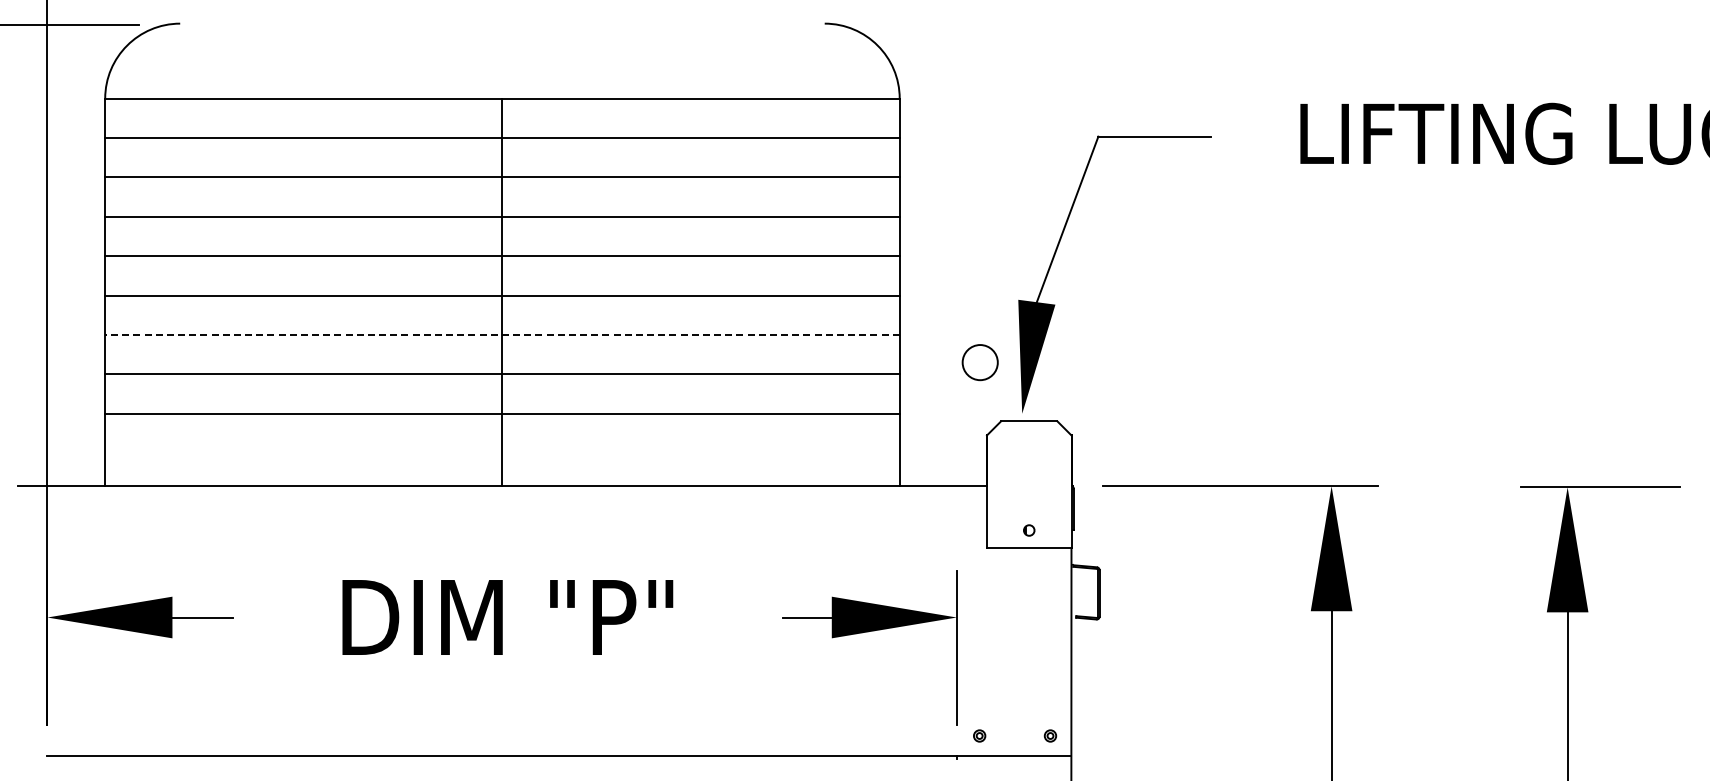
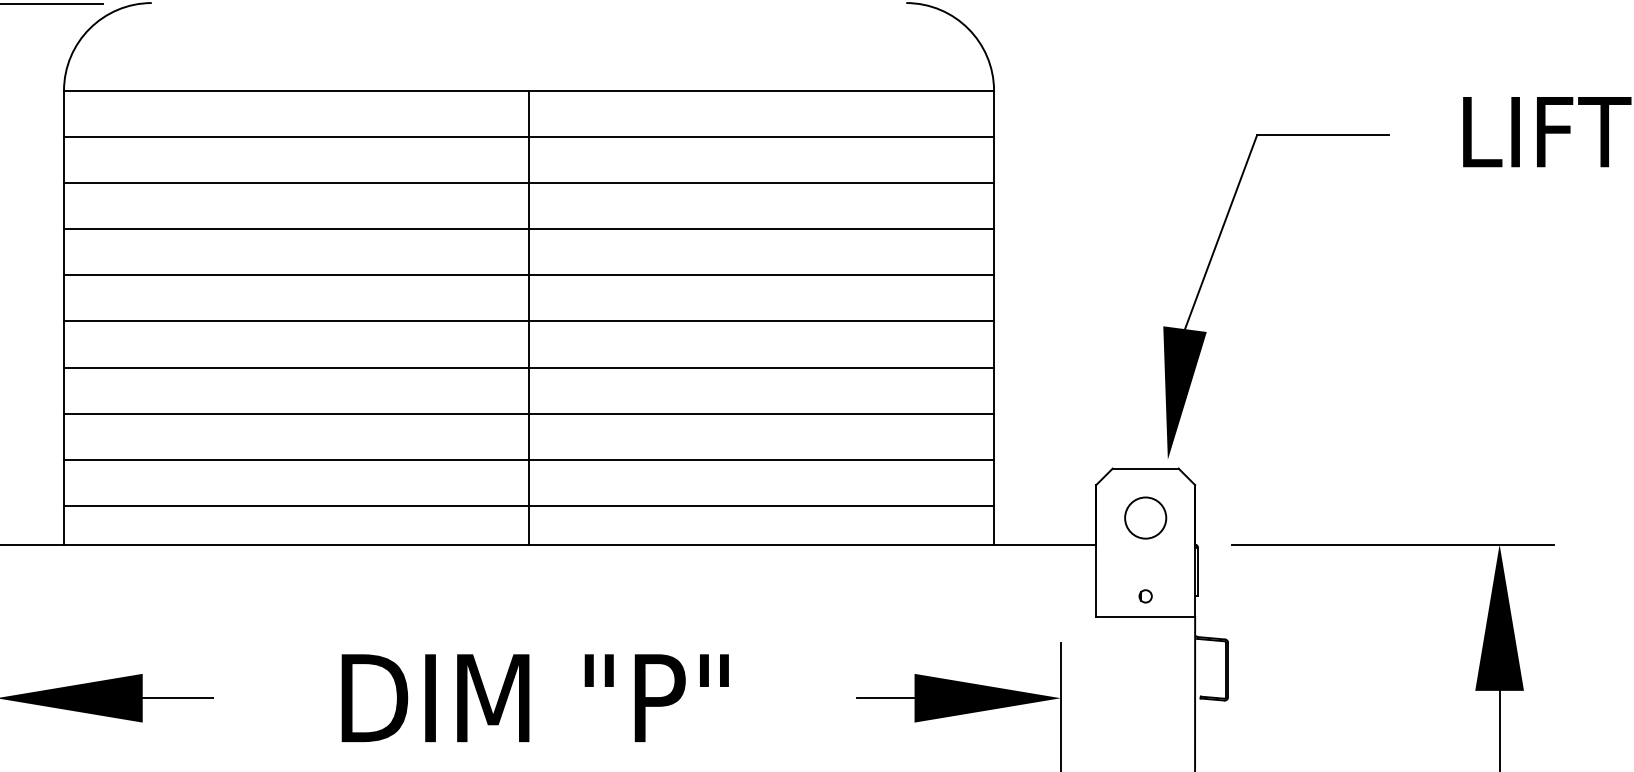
part: (1057, 250) -> (1209, 268), moved
line: (501, 335) -> (527, 368), dashed -> solid
circle: (979, 362) -> (1144, 517), moved
line: (502, 453) -> (529, 506), added

